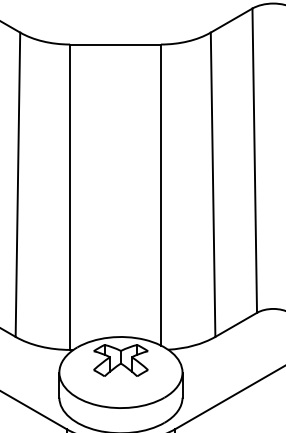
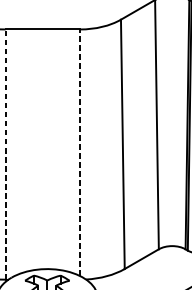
line: (160, 194) -> (79, 152), solid -> dashed
line: (70, 197) -> (6, 154), solid -> dashed

